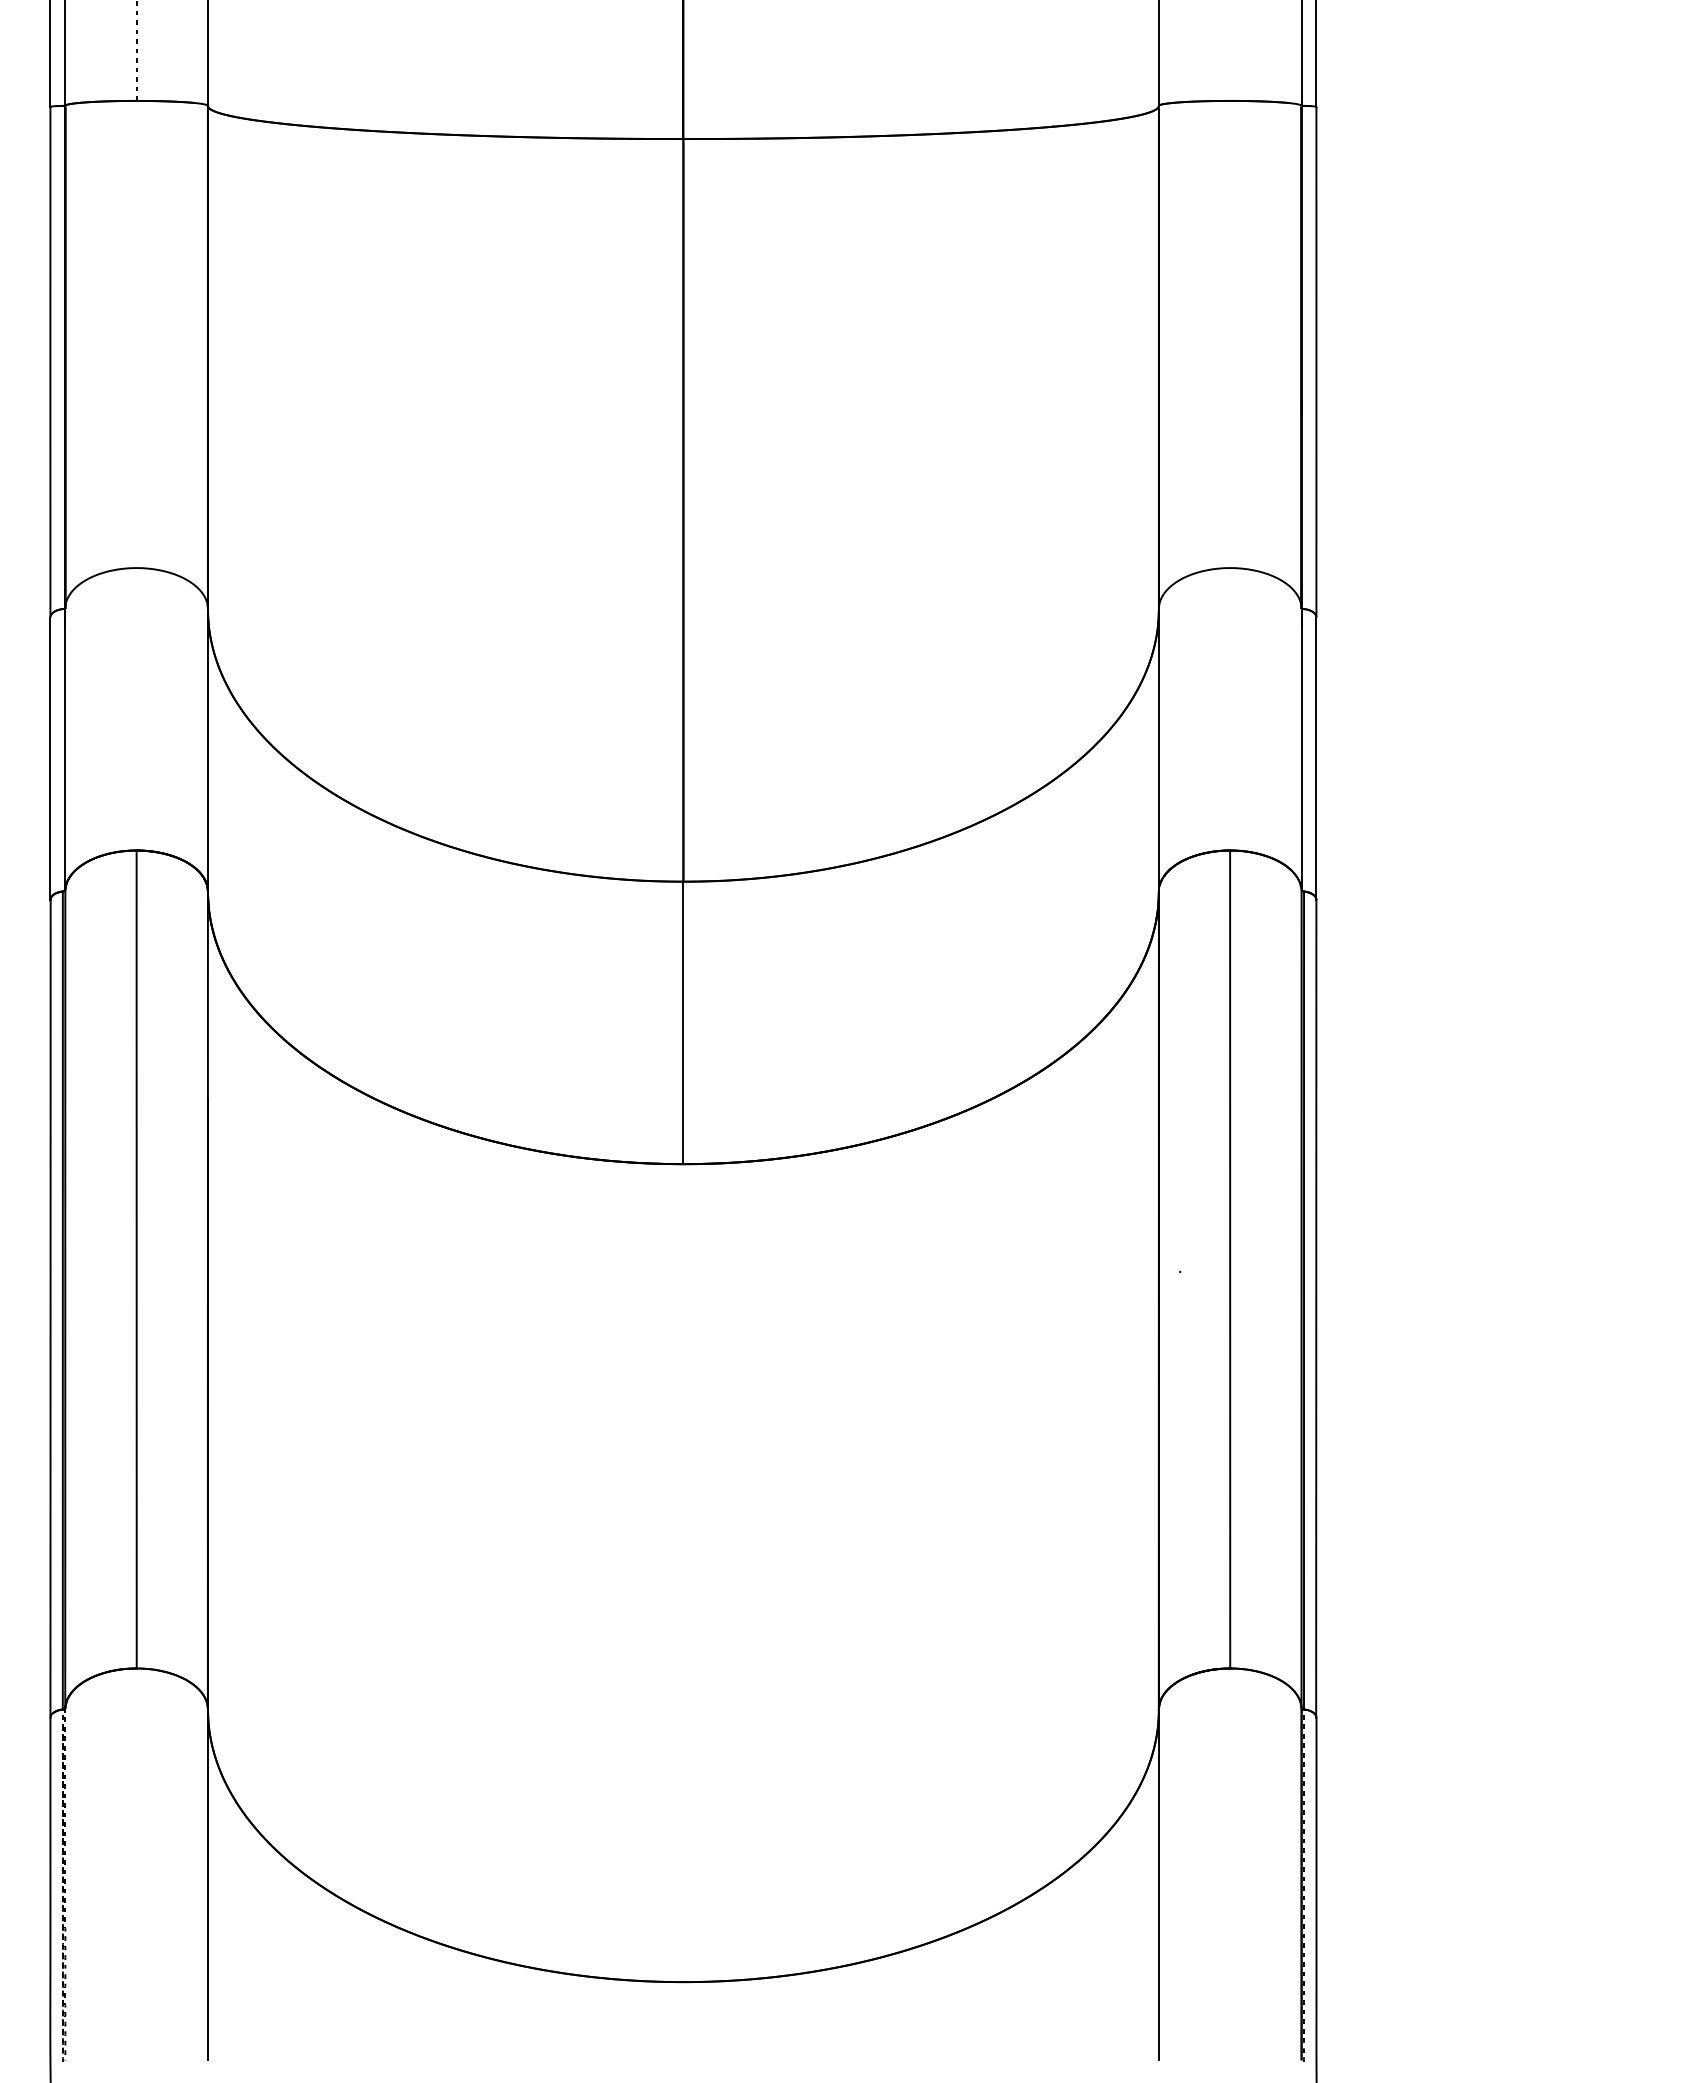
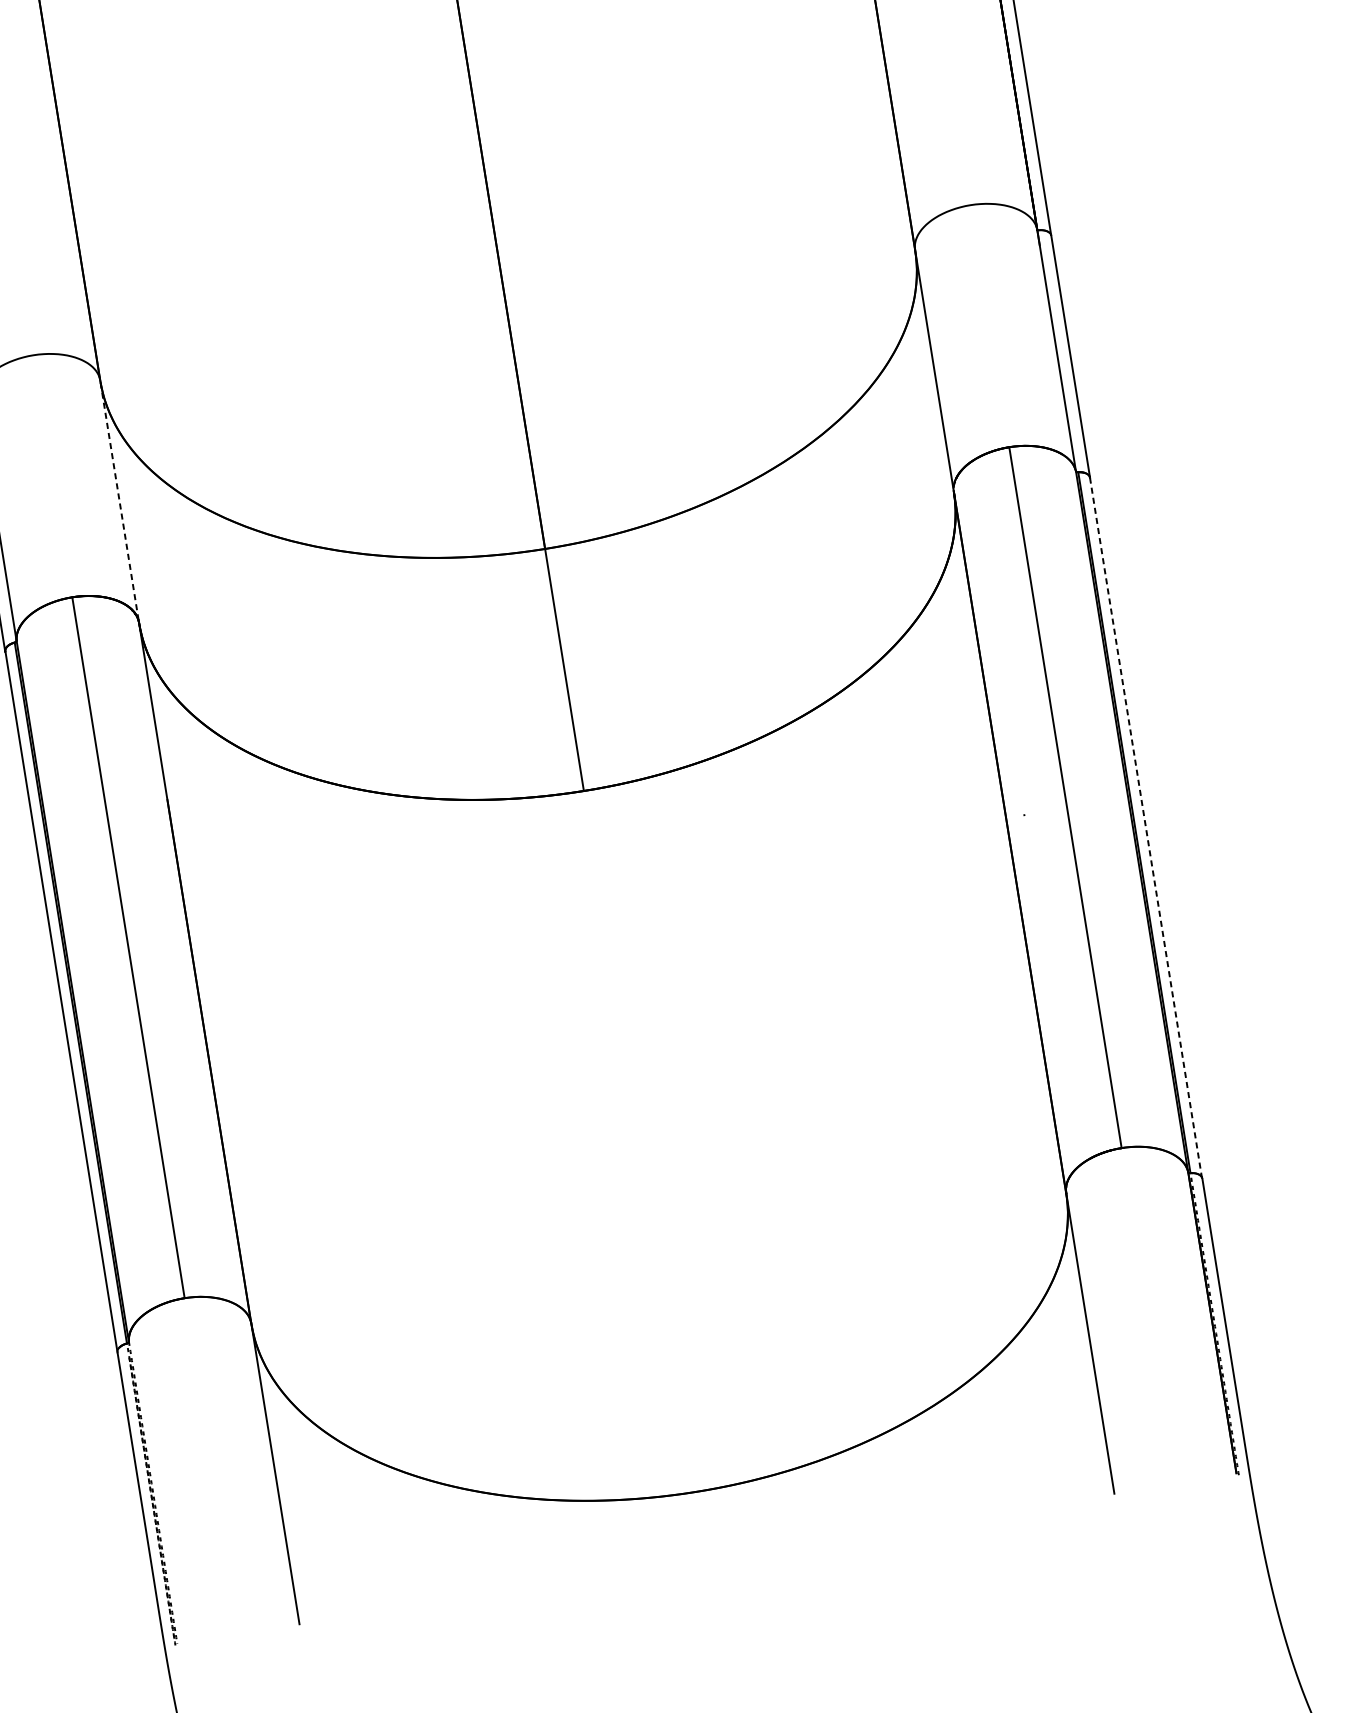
line: (207, 748) -> (119, 500), solid -> dashed
line: (1316, 1308) -> (1146, 827), solid -> dashed

